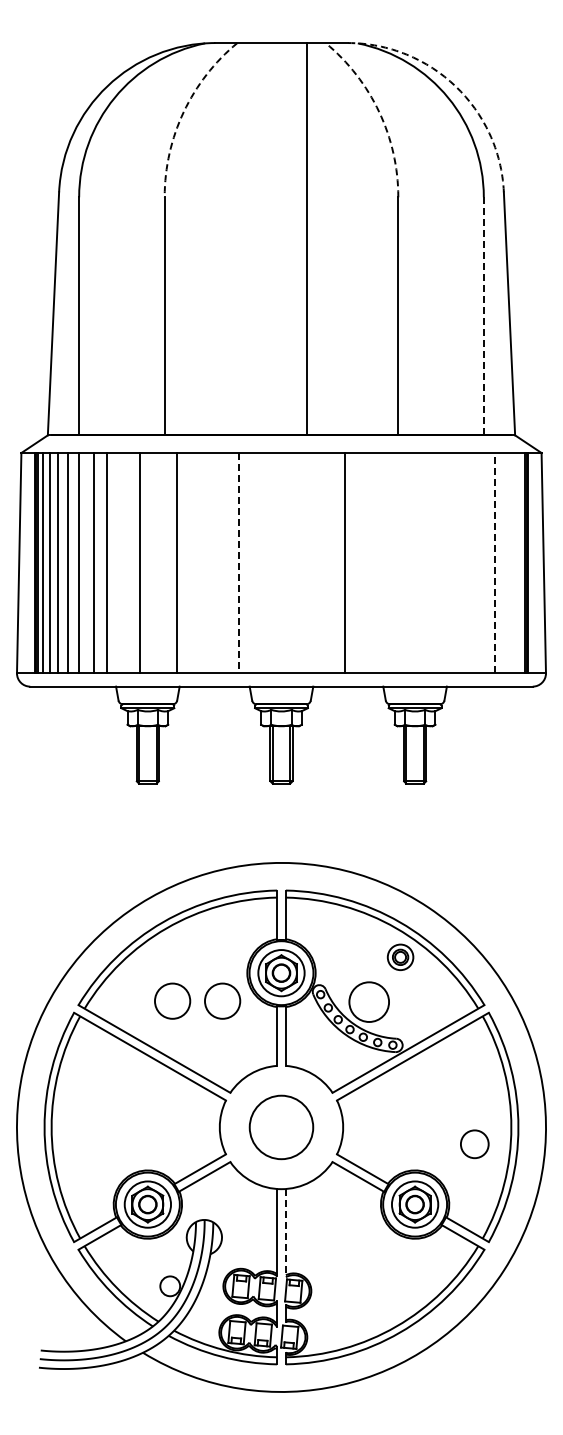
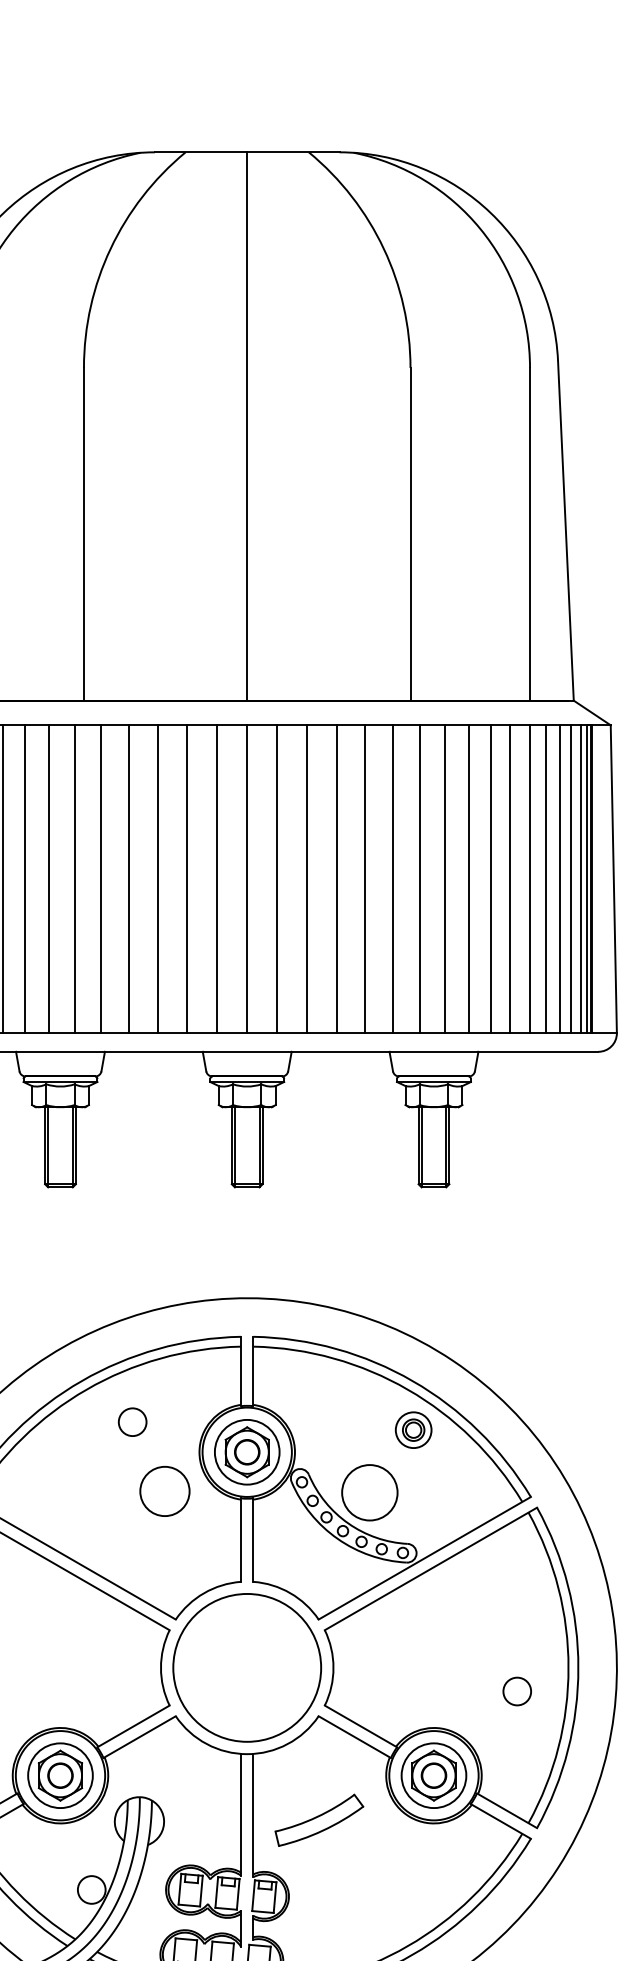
arc: (455, 86) -> (490, 213), dashed -> solid
arc: (183, 112) -> (110, 249), dashed -> solid
arc: (379, 112) -> (384, 249), dashed -> solid
line: (306, 239) -> (247, 426), moved
line: (483, 315) -> (529, 533), dashed -> solid
line: (495, 562) -> (546, 878), dashed -> solid
line: (122, 563) -> (25, 879), added
line: (158, 563) -> (75, 879), added
line: (197, 563) -> (129, 879), added
line: (217, 563) -> (157, 879), added
line: (238, 563) -> (187, 879), dashed -> solid
line: (259, 563) -> (216, 879), added
line: (281, 563) -> (247, 879), added
line: (303, 563) -> (277, 879), added
line: (324, 563) -> (307, 879), added
line: (365, 563) -> (364, 879), added
line: (385, 563) -> (392, 879), added
line: (404, 563) -> (419, 879), added
line: (423, 563) -> (445, 879), added
line: (440, 563) -> (469, 879), added
line: (456, 563) -> (491, 879), added
line: (469, 563) -> (509, 879), added
line: (483, 563) -> (529, 879), added
line: (505, 563) -> (560, 879), added
line: (513, 563) -> (571, 879), added
line: (519, 563) -> (579, 879), added
circle: (199, 951) -> (132, 1421), added
circle: (172, 1000) -> (94, 1490), removed
circle: (281, 1127) -> (247, 1667), size x1.67
circle: (474, 1144) -> (516, 1691), size x0.71
line: (285, 1233) -> (252, 1816), dashed -> solid
part: (332, 1236) -> (318, 1820), added

